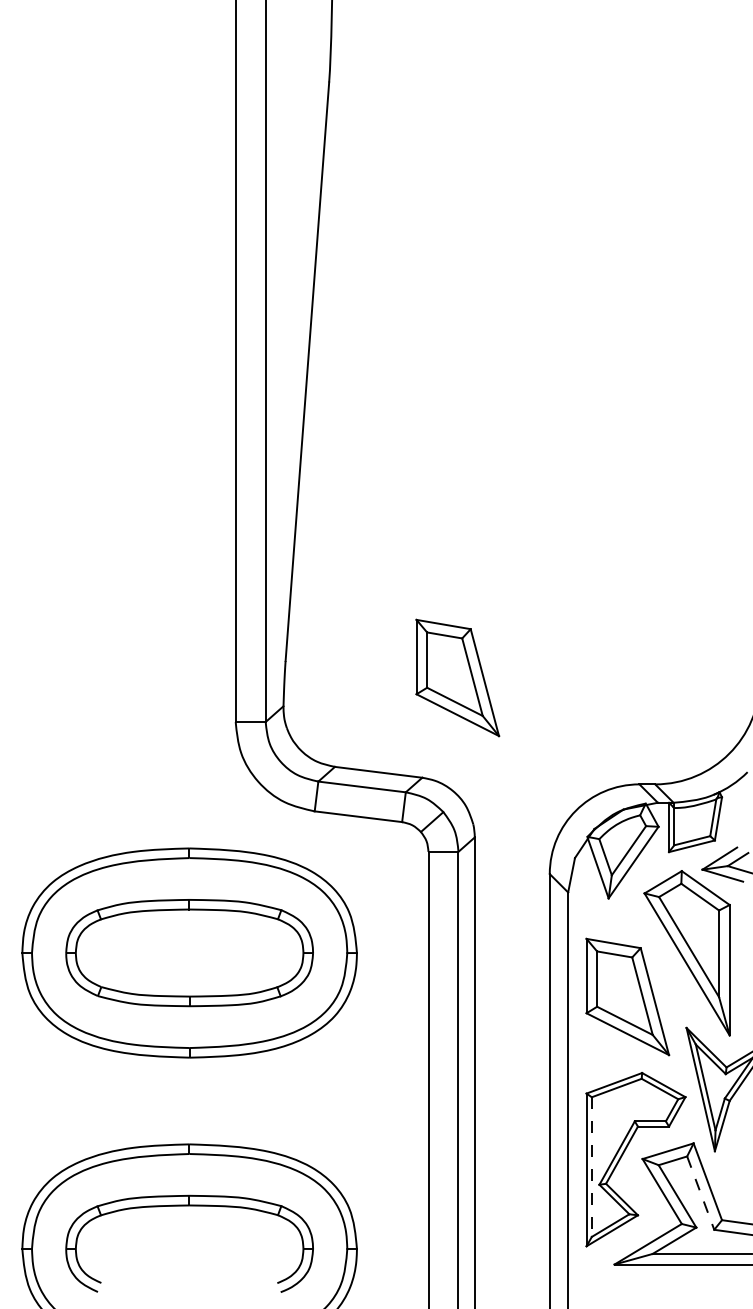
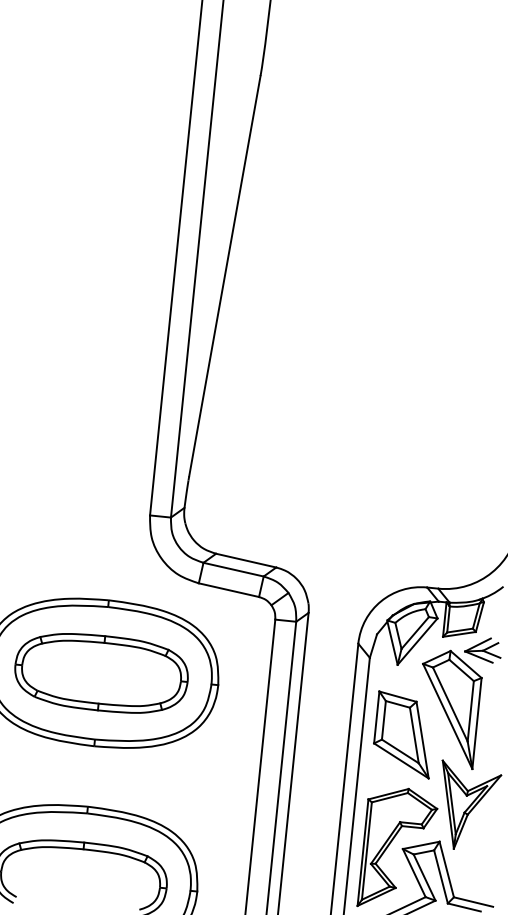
part: (457, 677) -> (307, 500), removed
line: (591, 1167) -> (366, 851), dashed -> solid
line: (700, 1193) -> (440, 877), dashed -> solid

